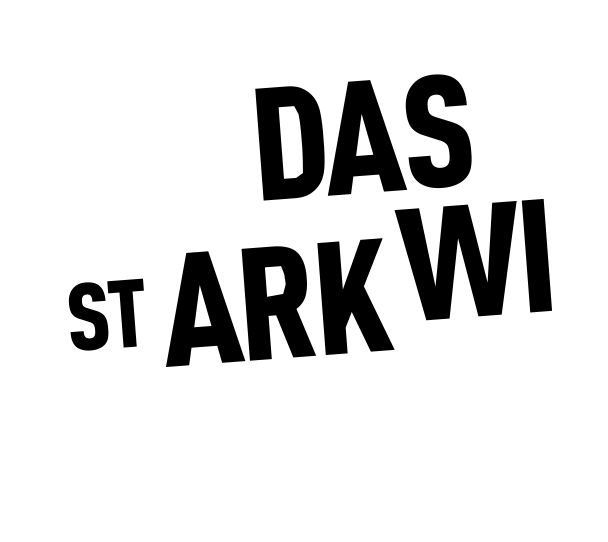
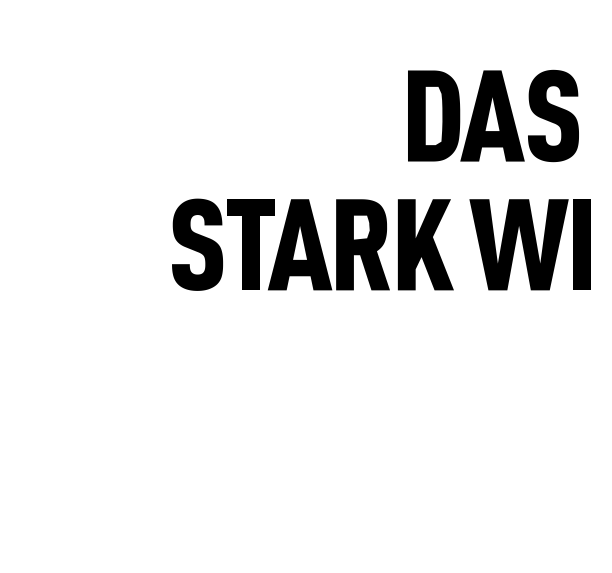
part: (364, 136) -> (493, 115), moved
part: (472, 260) -> (529, 244), moved
part: (107, 314) -> (223, 244), size x1.67

